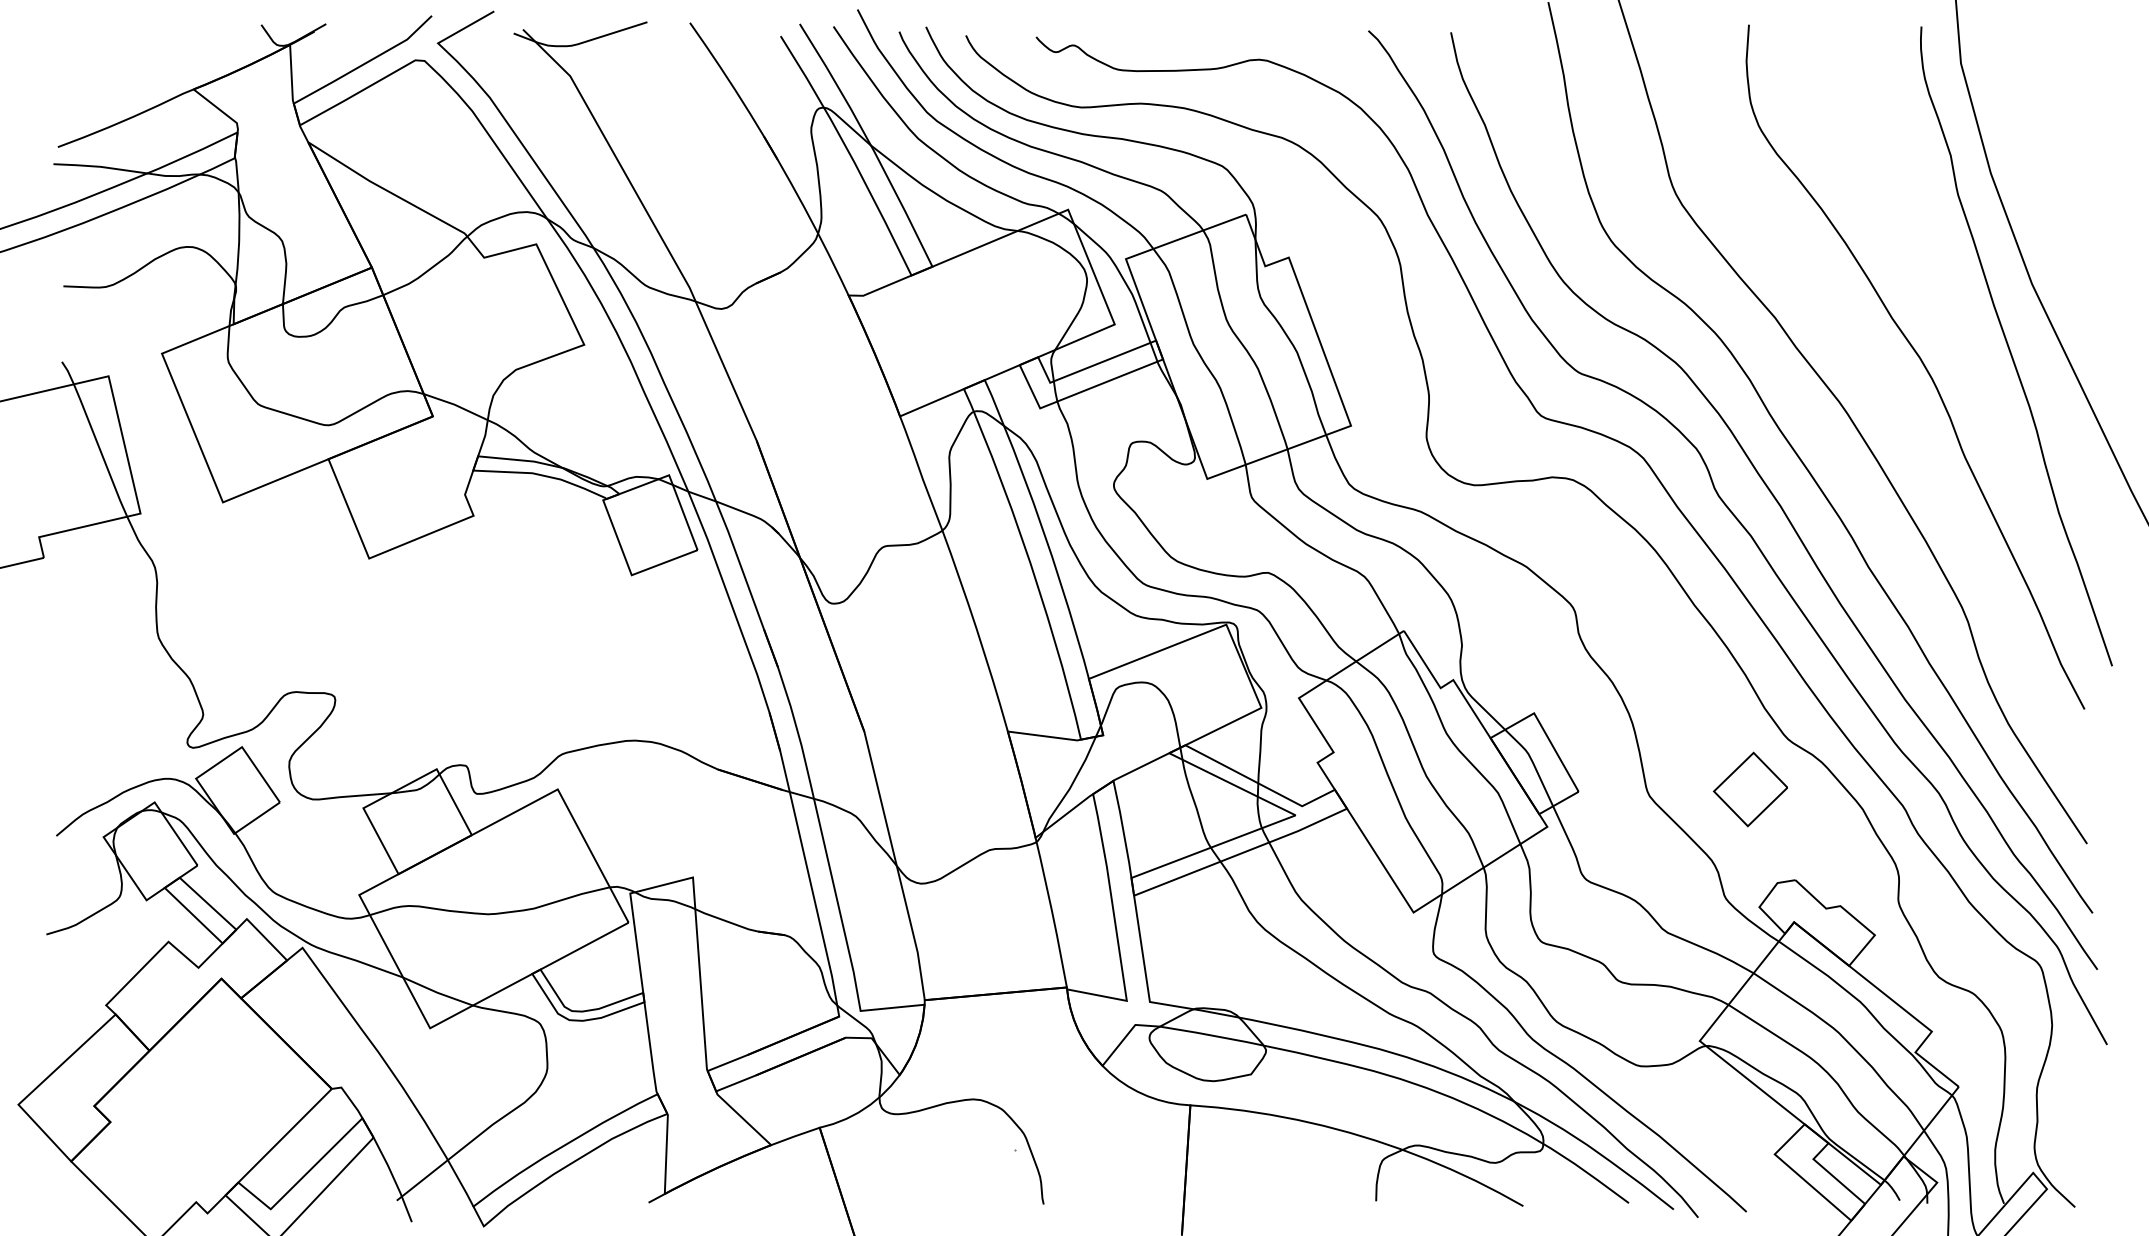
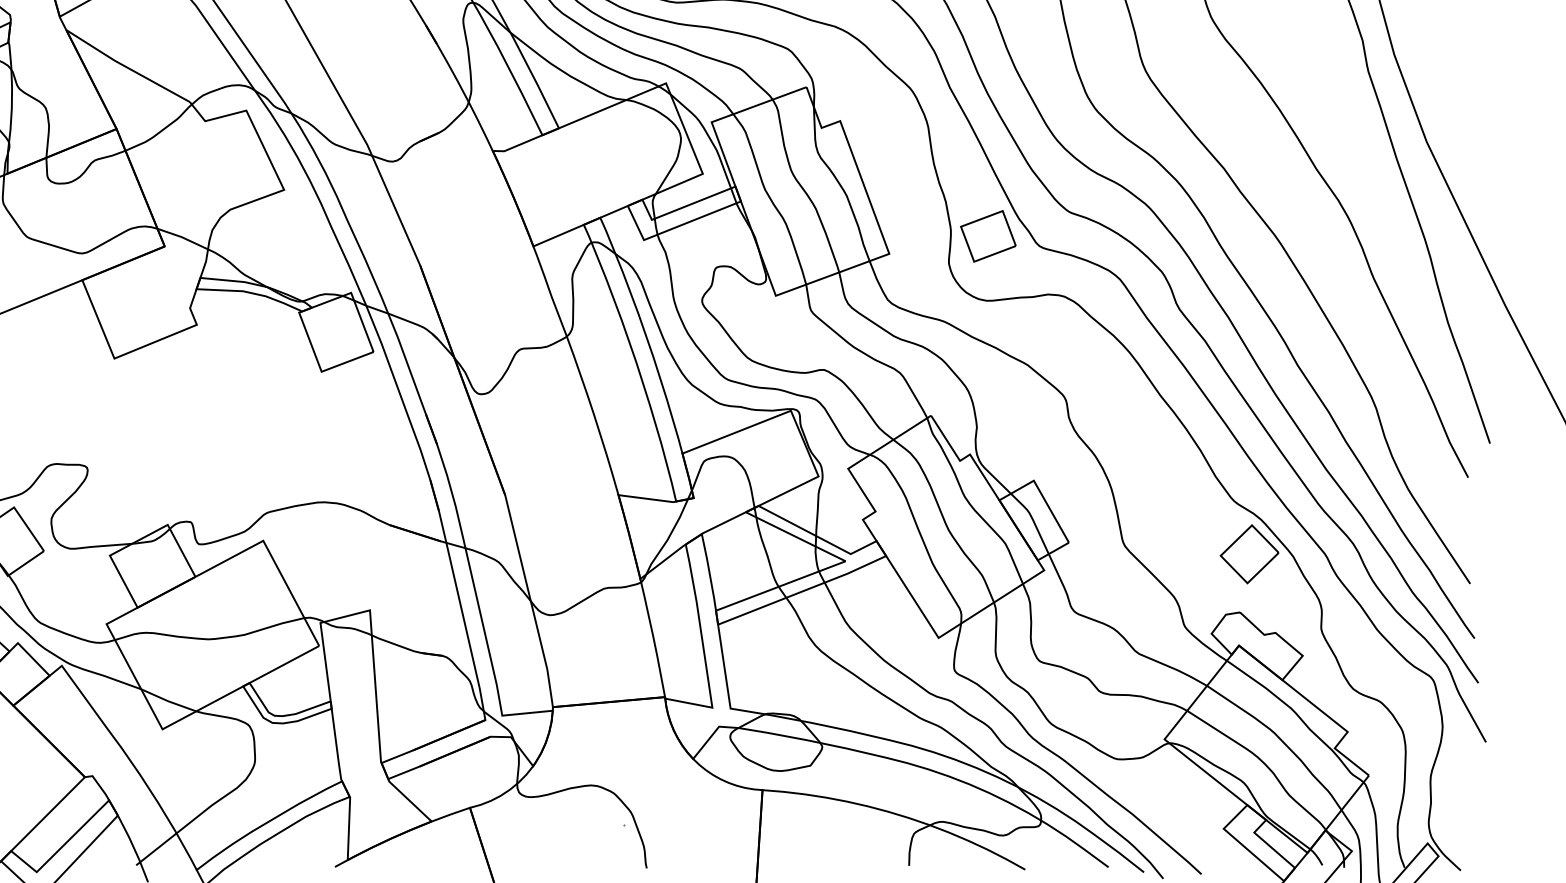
part: (1476, 403) -> (988, 236), added
part: (1750, 789) -> (1249, 554), moved

